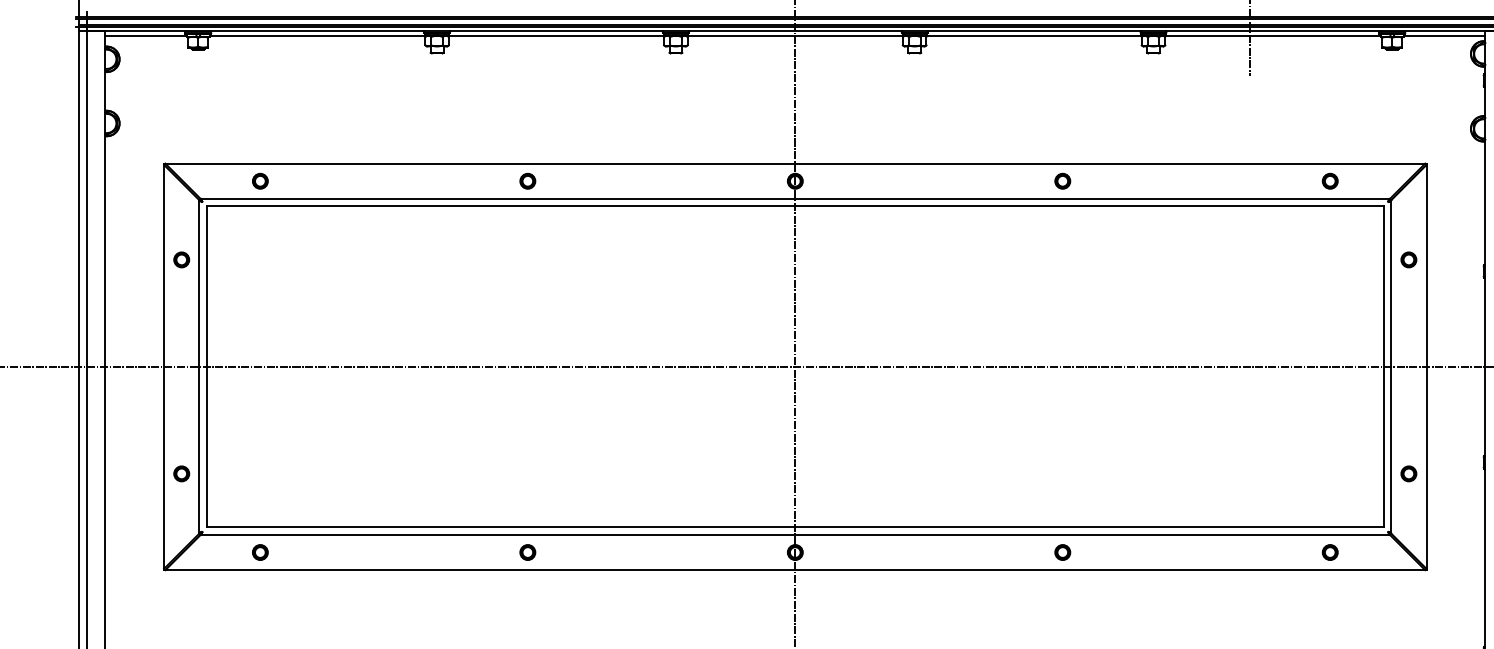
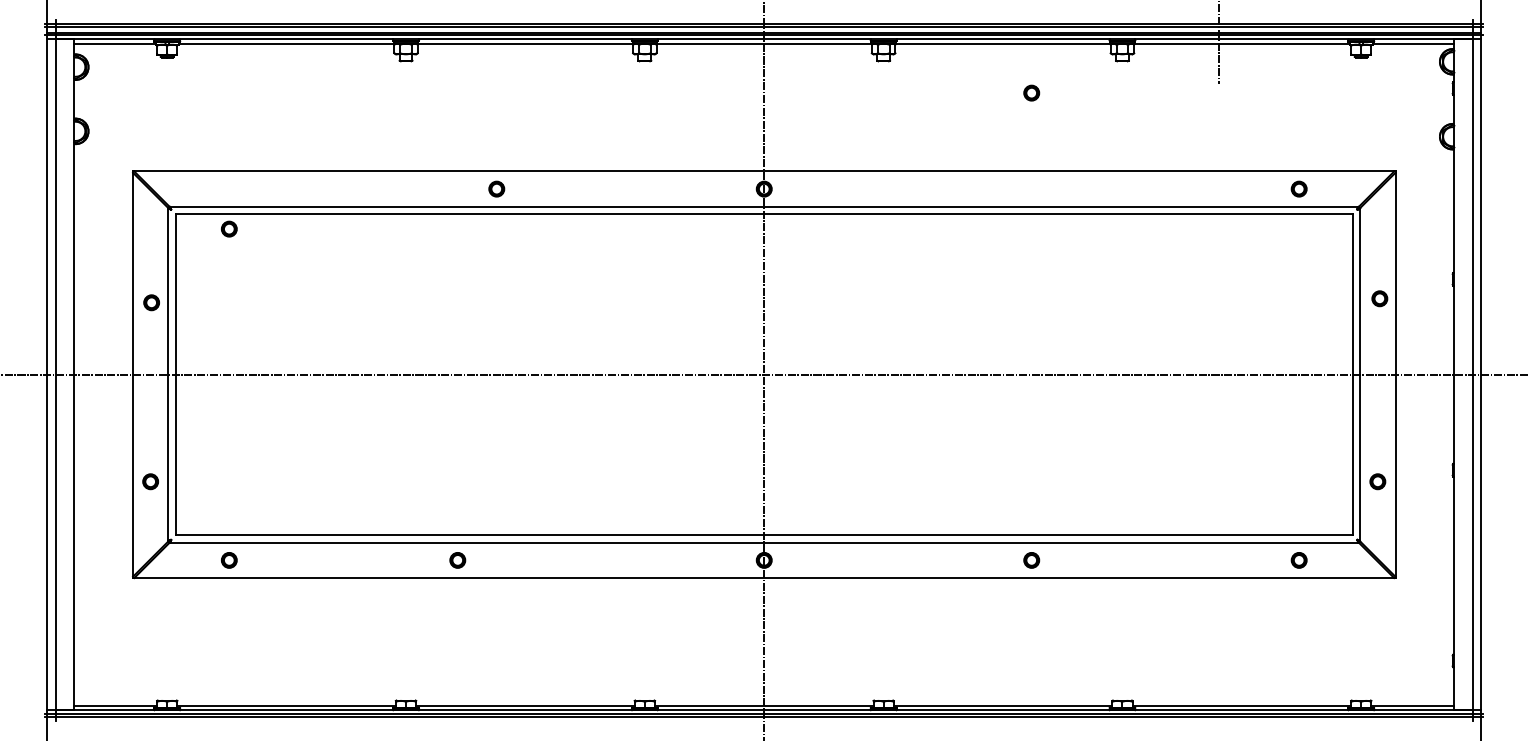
part: (260, 180) -> (229, 228), moved
part: (1062, 180) -> (1031, 92), moved
part: (181, 259) -> (151, 302), moved
part: (1408, 259) -> (1379, 298), moved
part: (527, 552) -> (457, 560), moved

